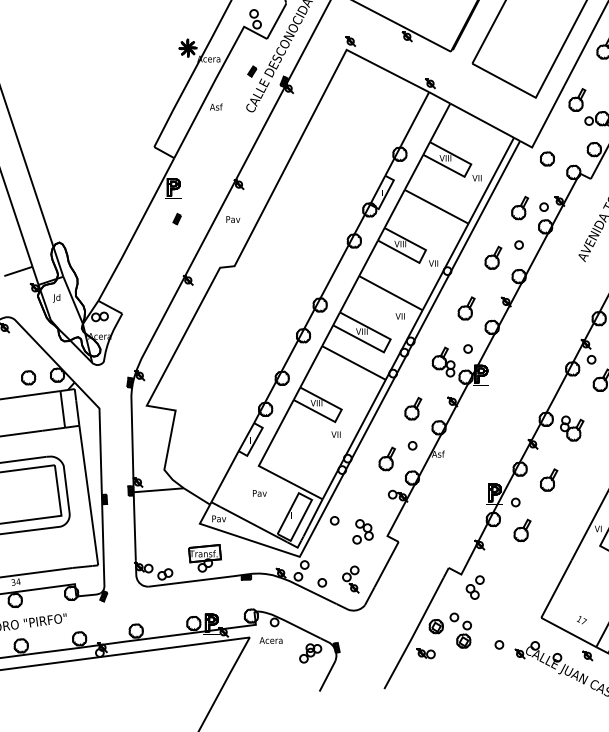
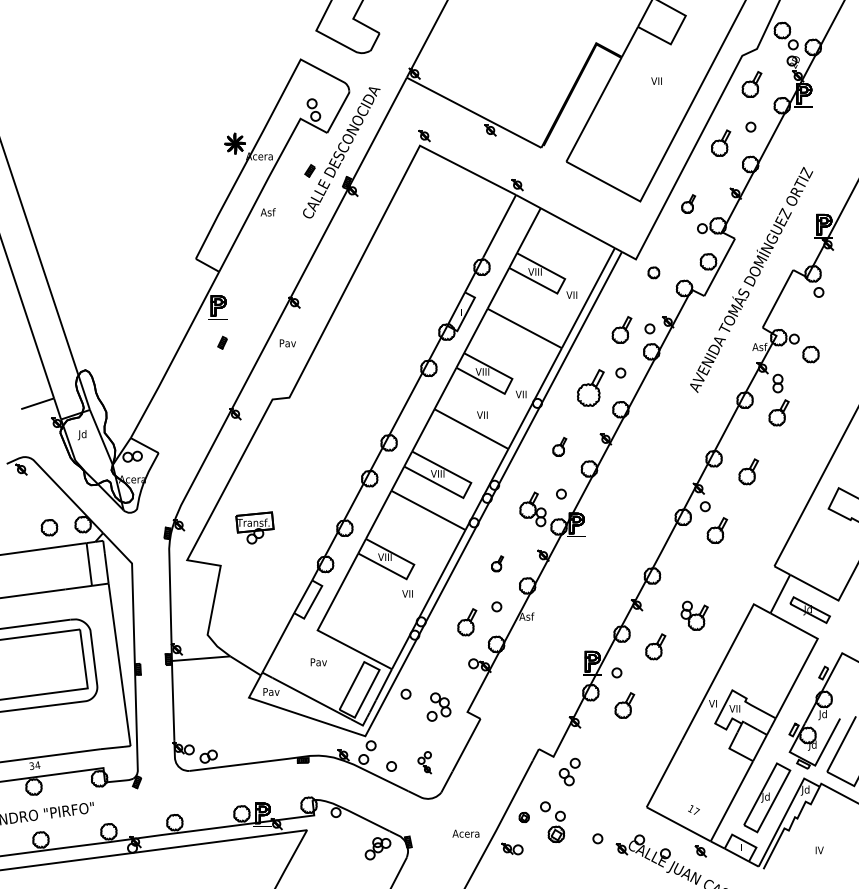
part: (577, 99) -> (688, 203), size x0.7
part: (547, 158) -> (653, 272), size x0.7
part: (493, 257) -> (590, 387), size x1.4
part: (466, 308) -> (559, 446), size x0.7
text: (400, 315) -> (482, 414), moved
part: (413, 408) -> (497, 563), size x0.6
part: (572, 428) -> (694, 615), moved
part: (204, 557) -> (254, 527), moved
part: (350, 579) -> (424, 762), size x0.7
part: (435, 626) -> (523, 817), size x0.6
text: (270, 640) -> (465, 833), moved

